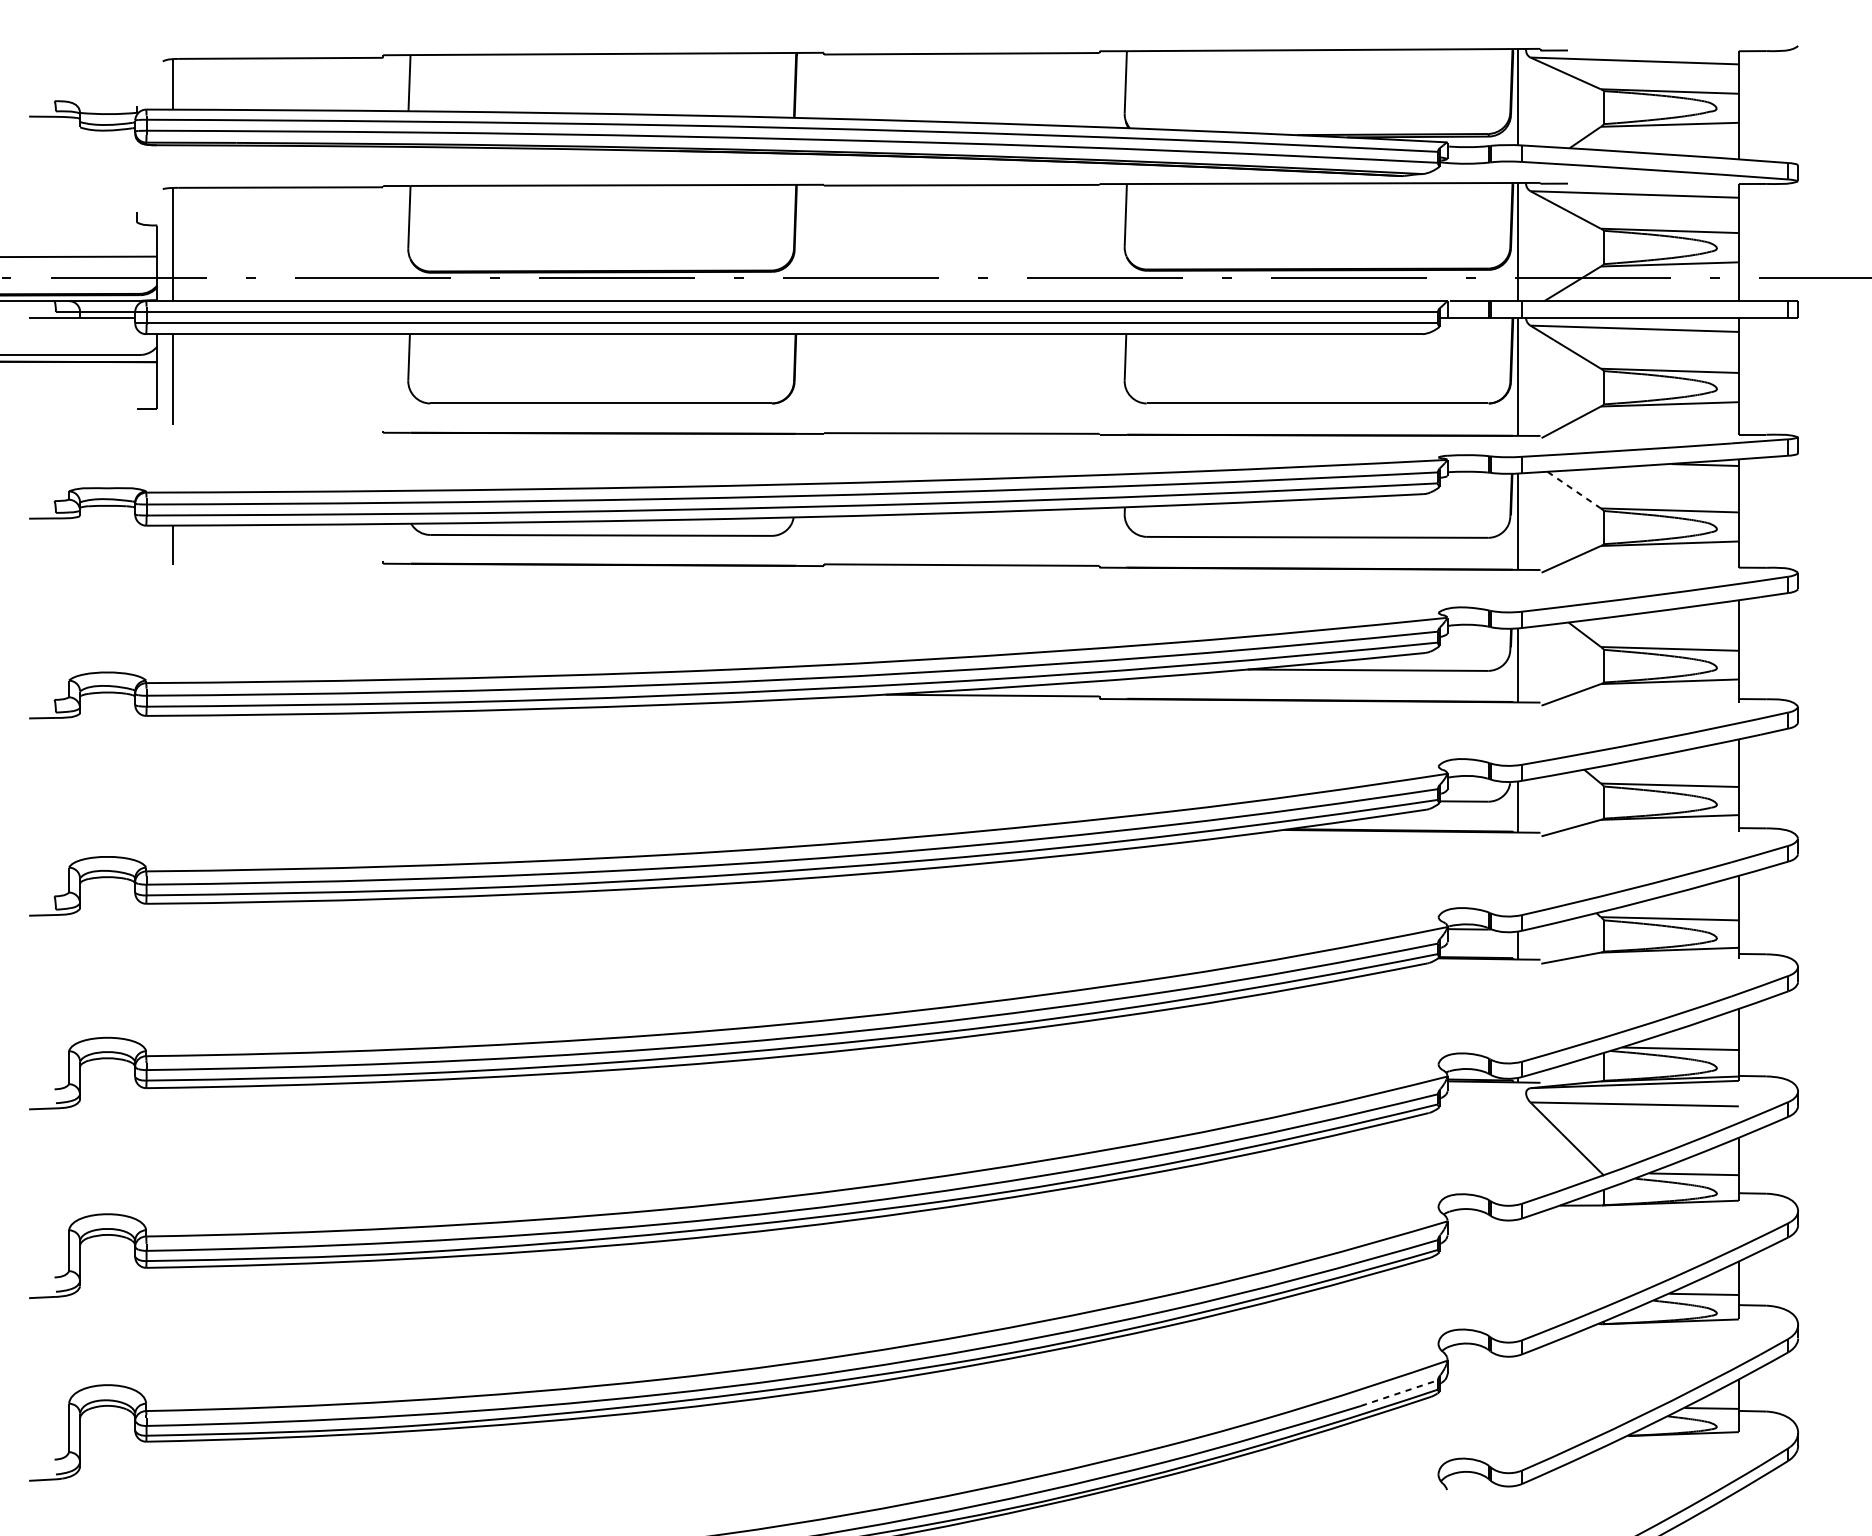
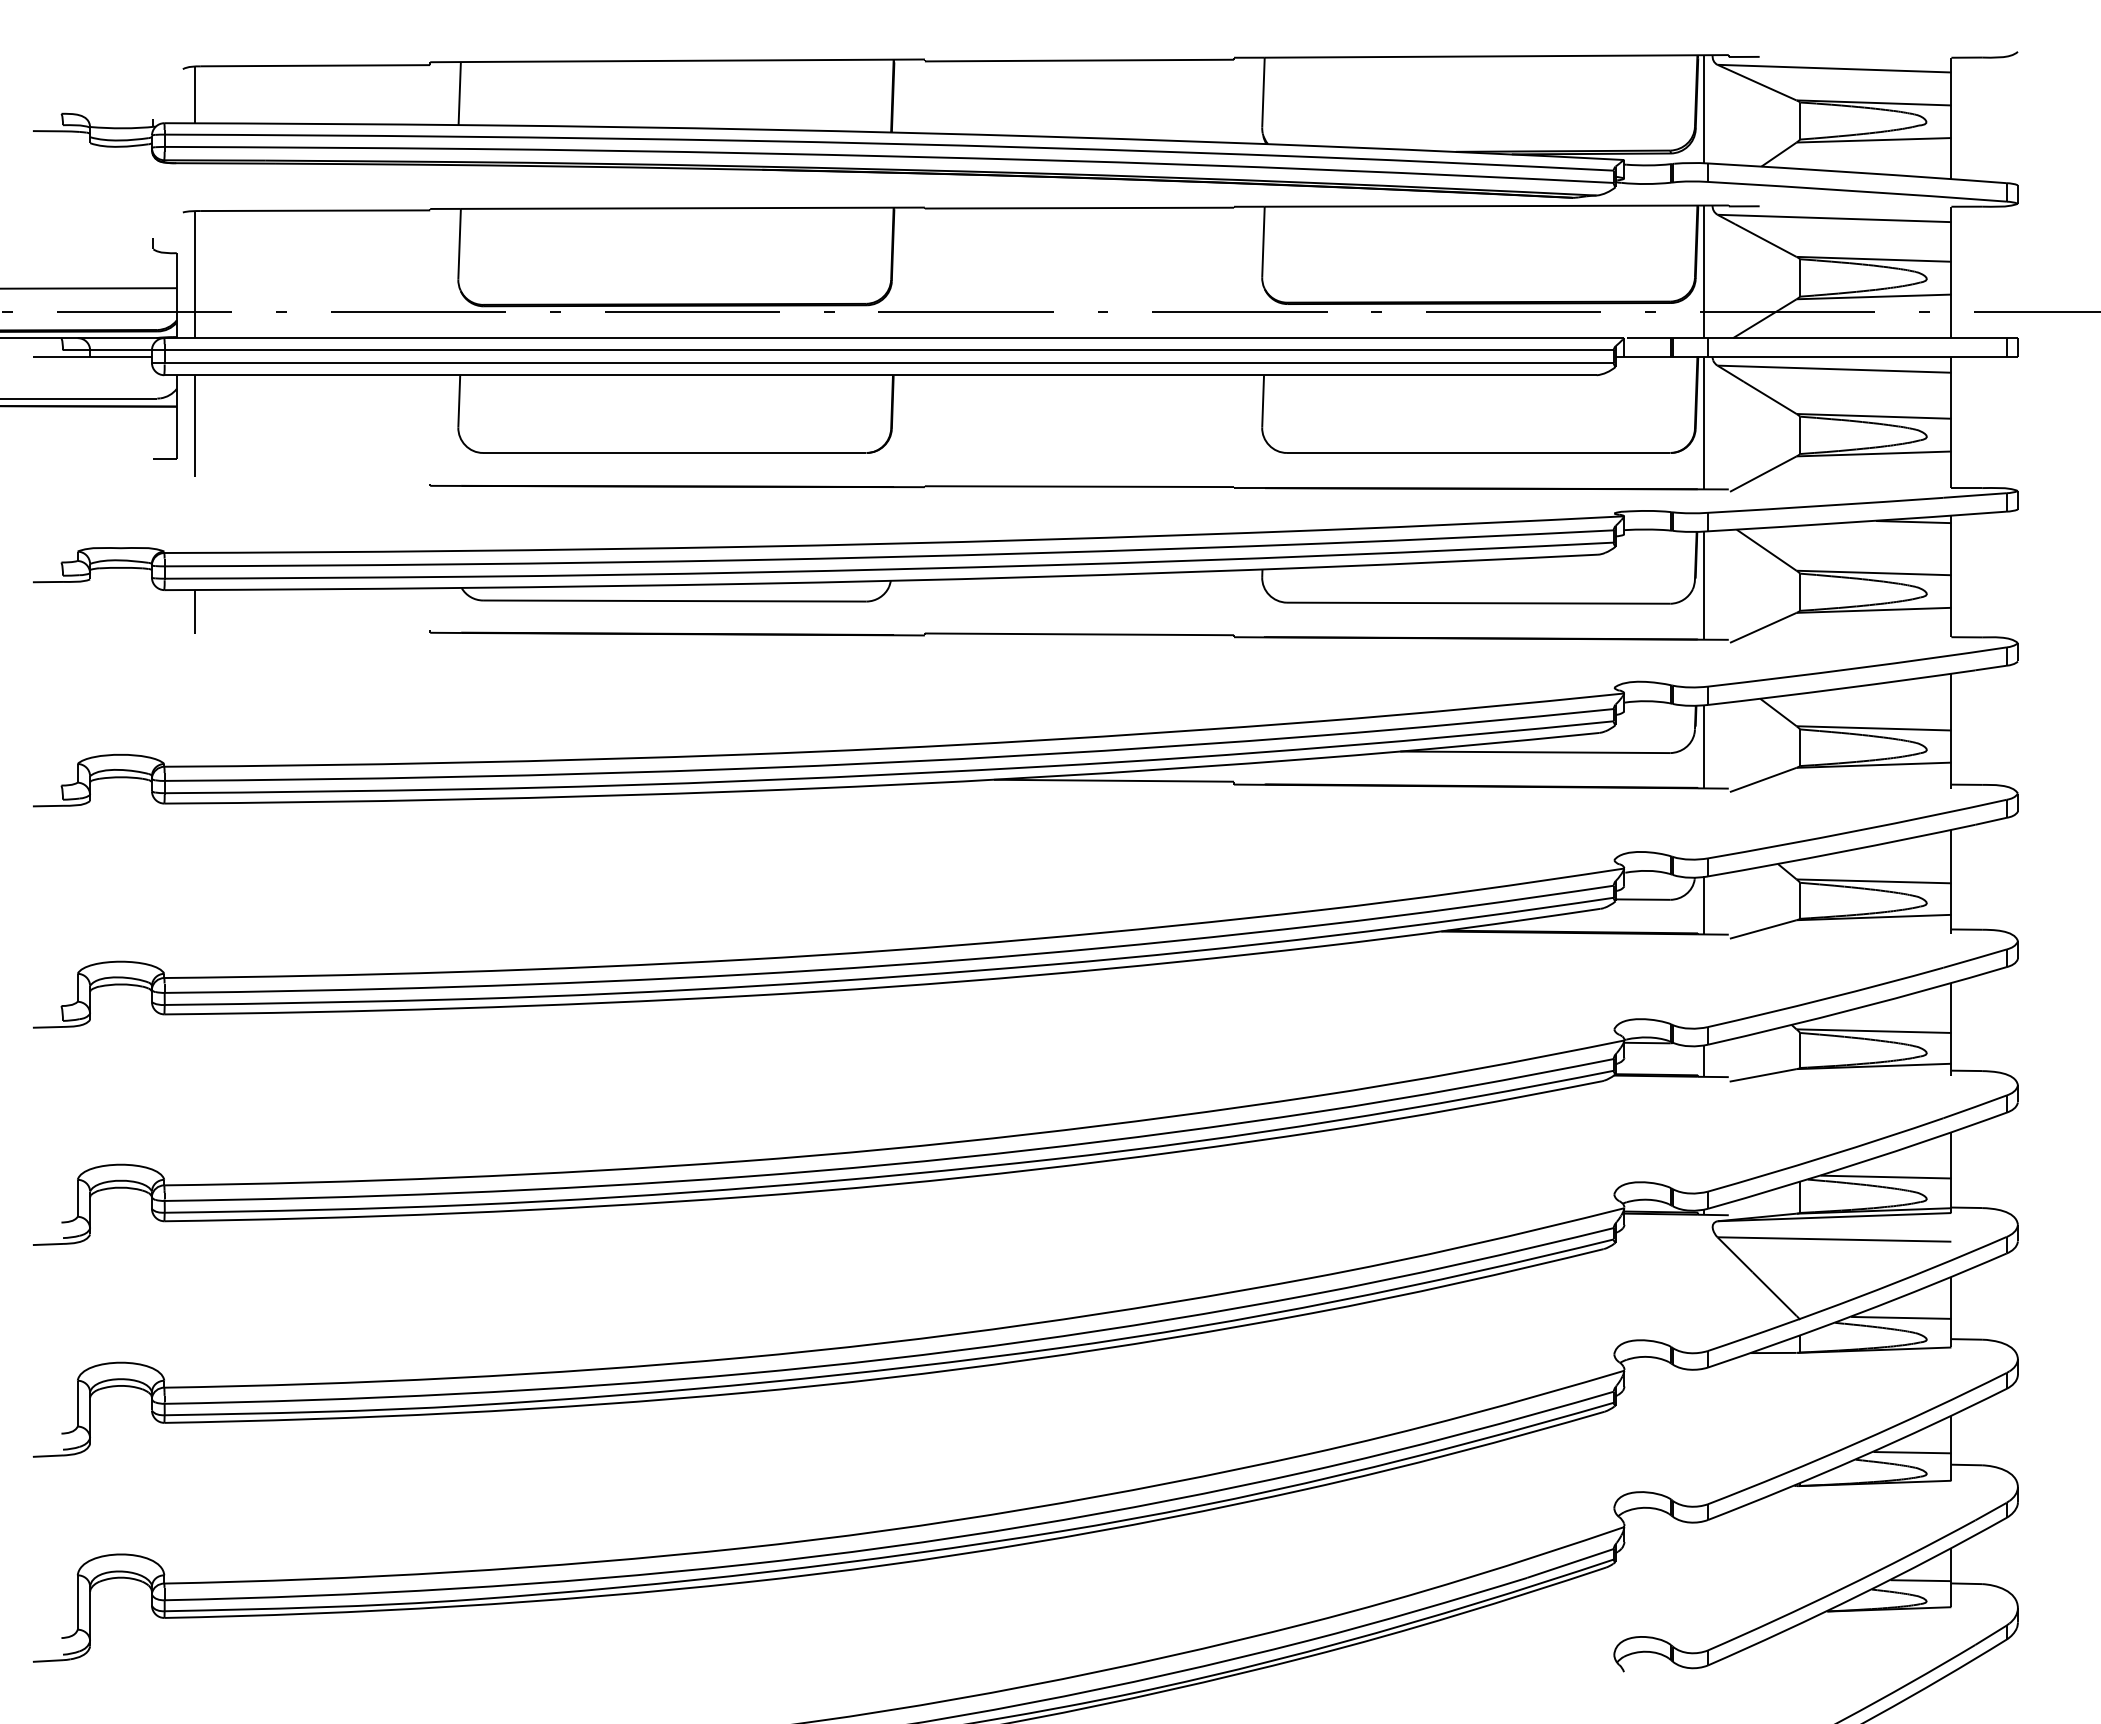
line: (1574, 490) -> (1767, 550), dashed -> solid
line: (1399, 1393) -> (1570, 1563), dashed -> solid

